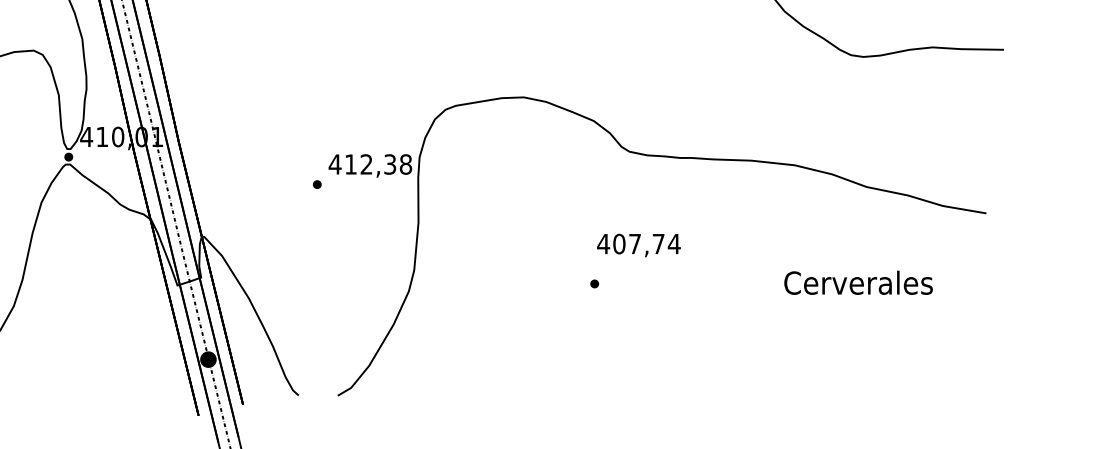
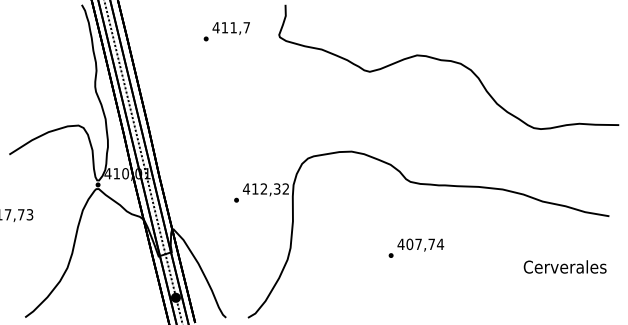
text: (405, 163) -> (285, 188), 412,38 -> 412,32
text: (638, 244) -> (420, 244), moved
text: (857, 281) -> (564, 266), moved

